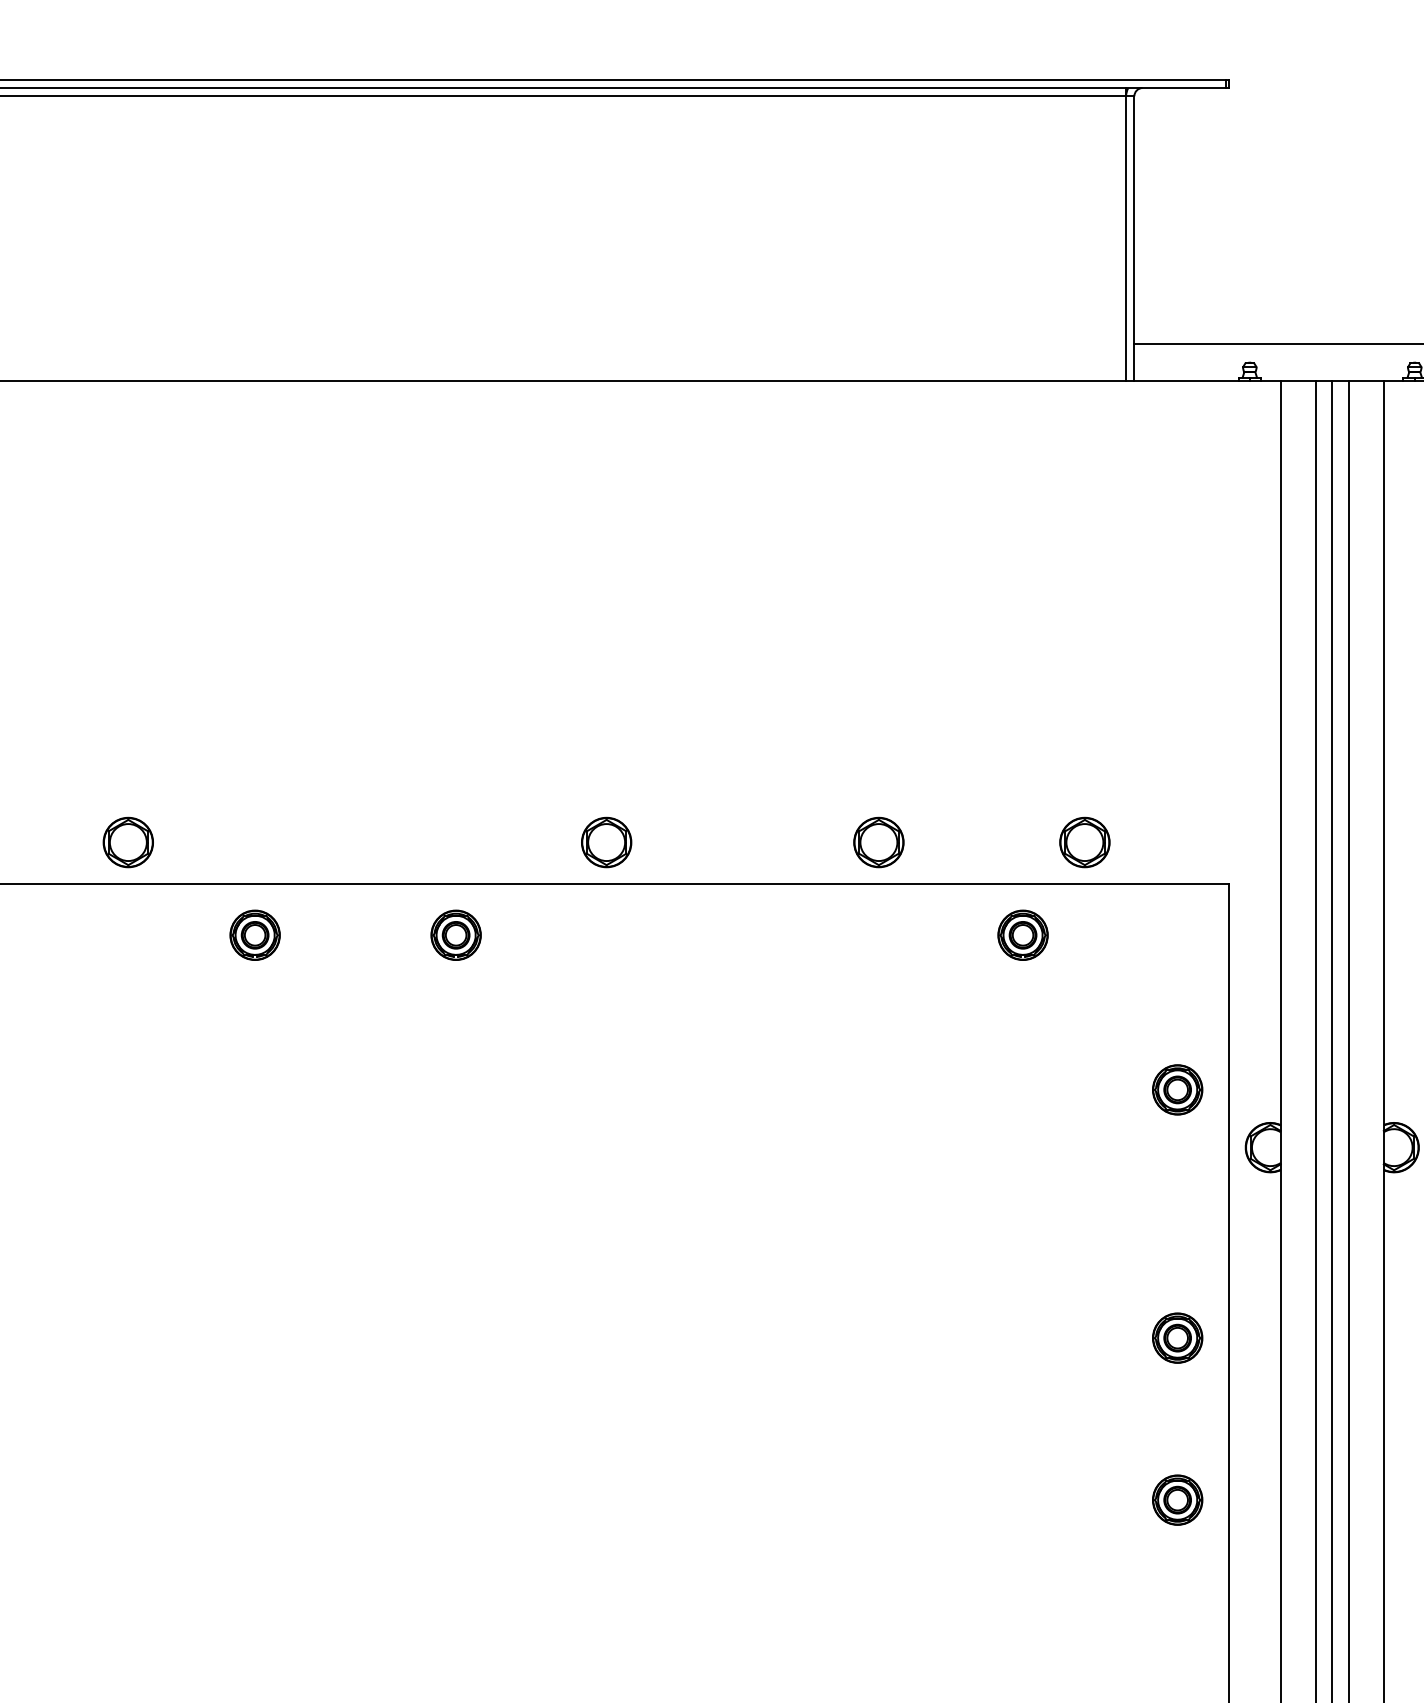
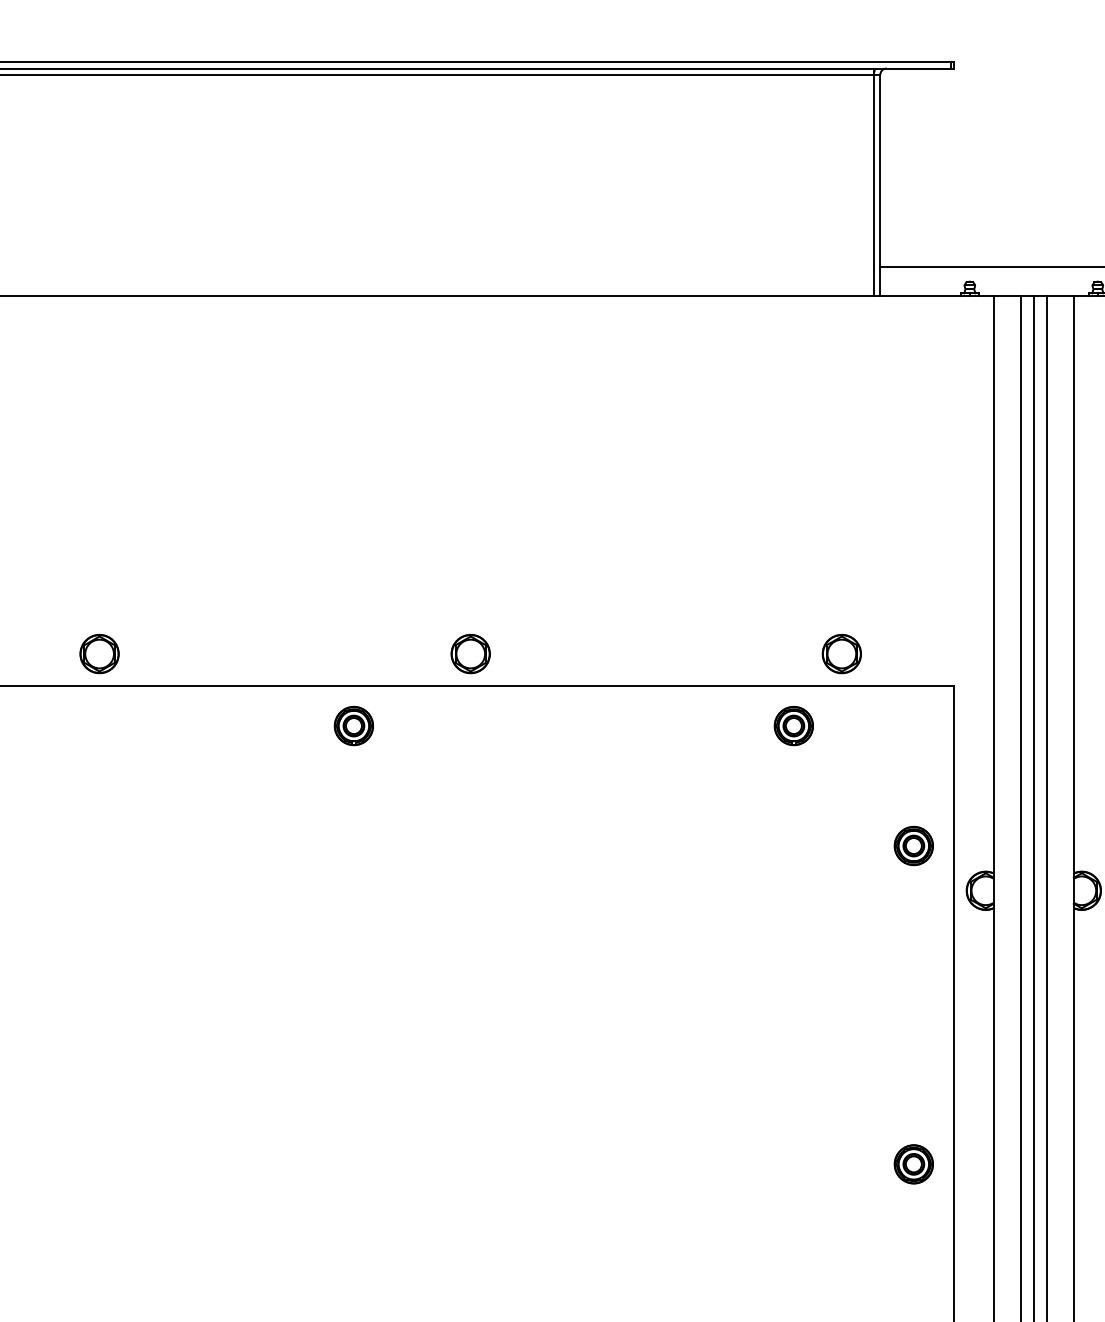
part: (878, 842) -> (681, 654), removed
part: (254, 934) -> (197, 725), removed
part: (1177, 1337) -> (913, 1038), removed

